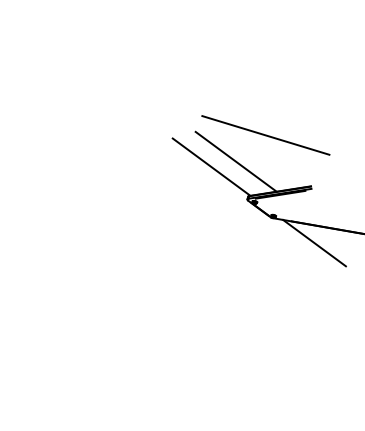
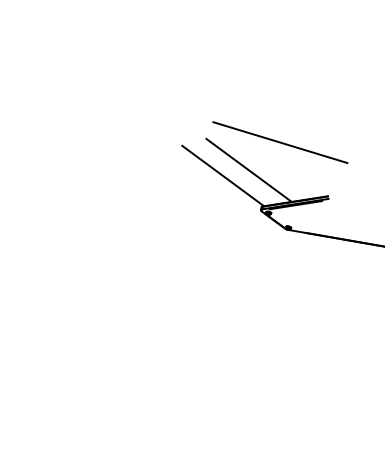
line: (314, 242) -> (331, 255), removed

